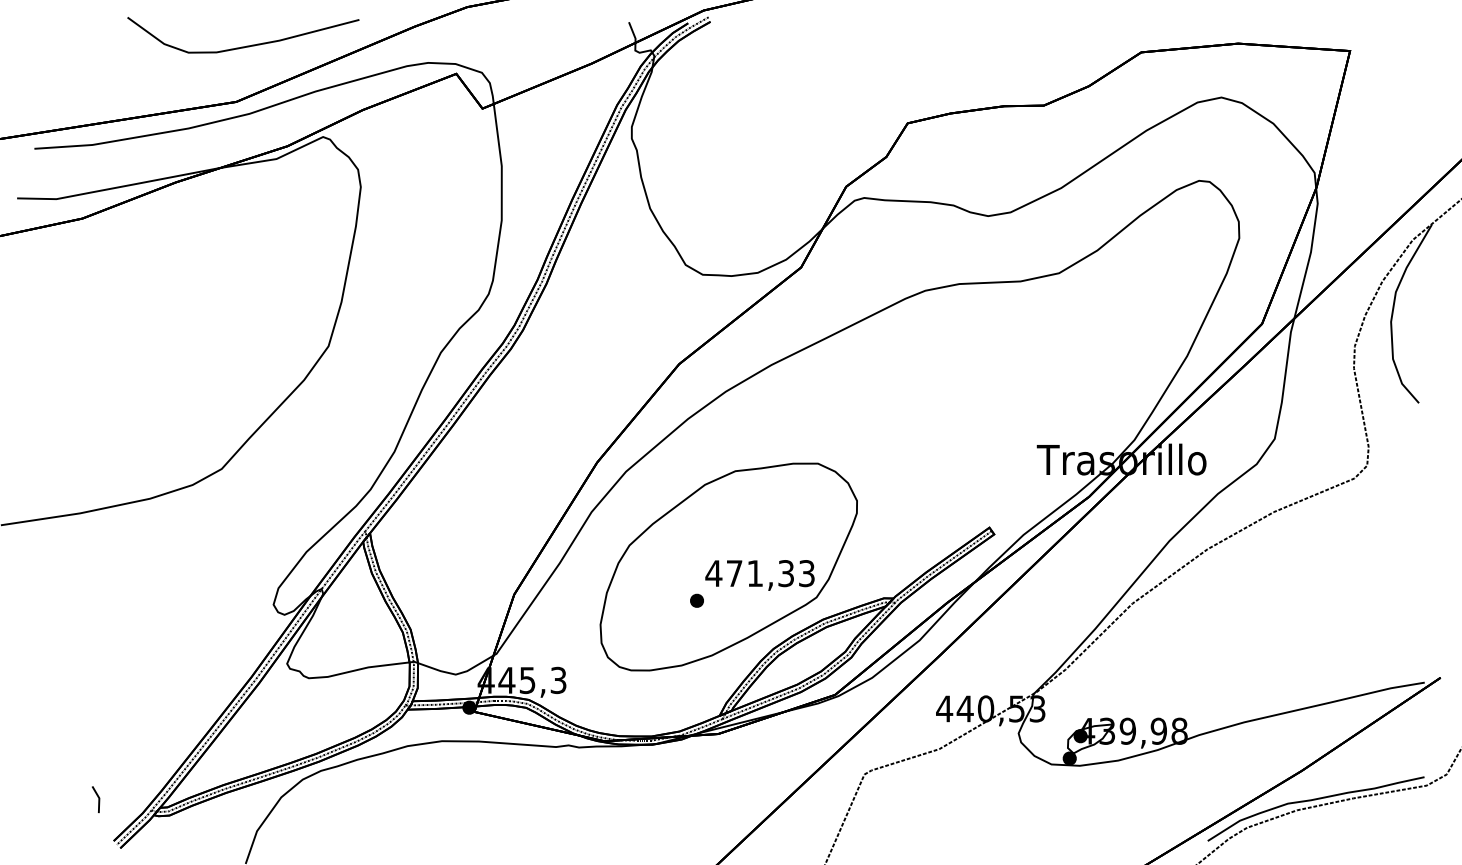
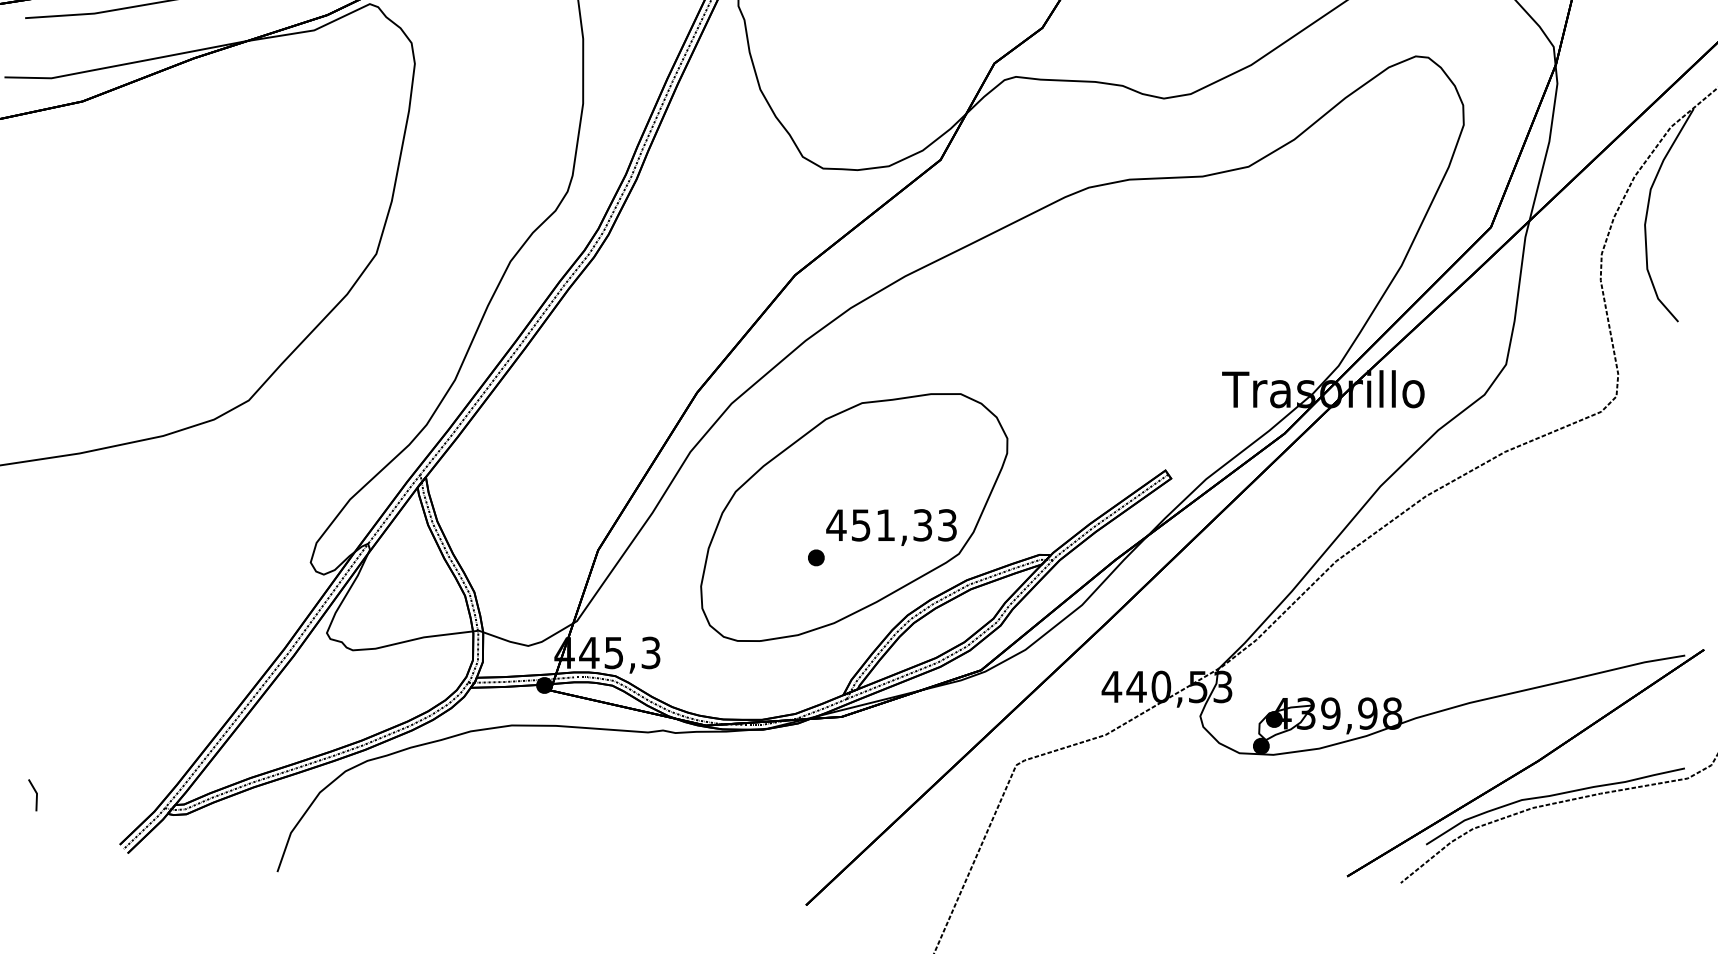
text: (734, 573) -> (861, 525), 471,33 -> 451,33
line: (98, 799) -> (35, 795), moved

